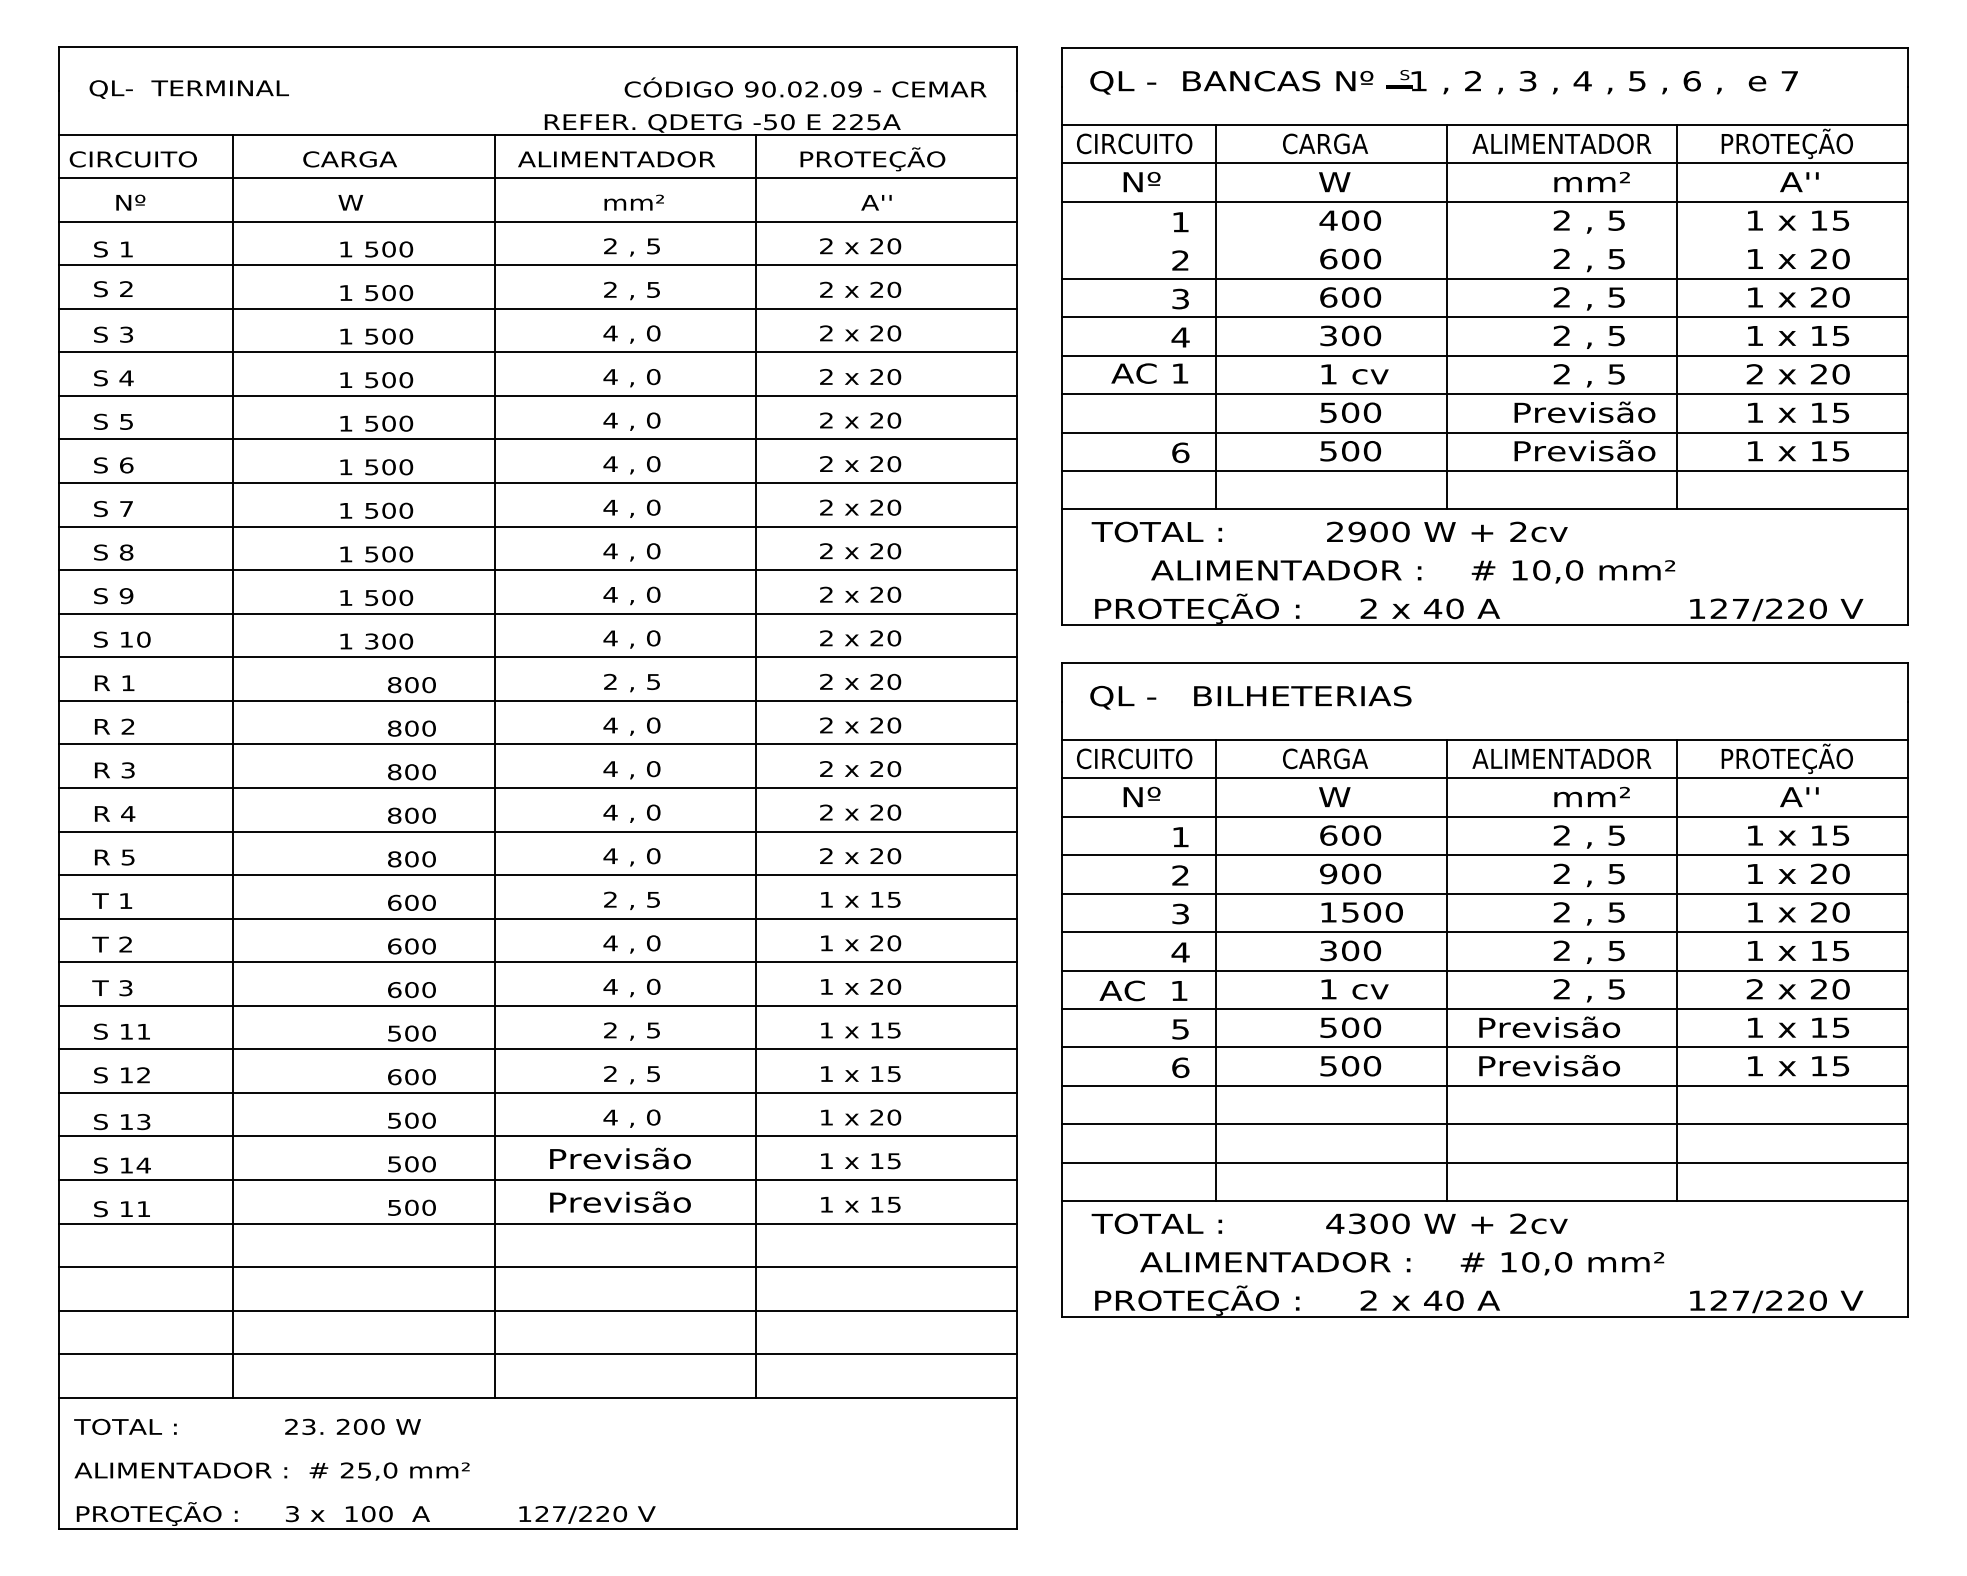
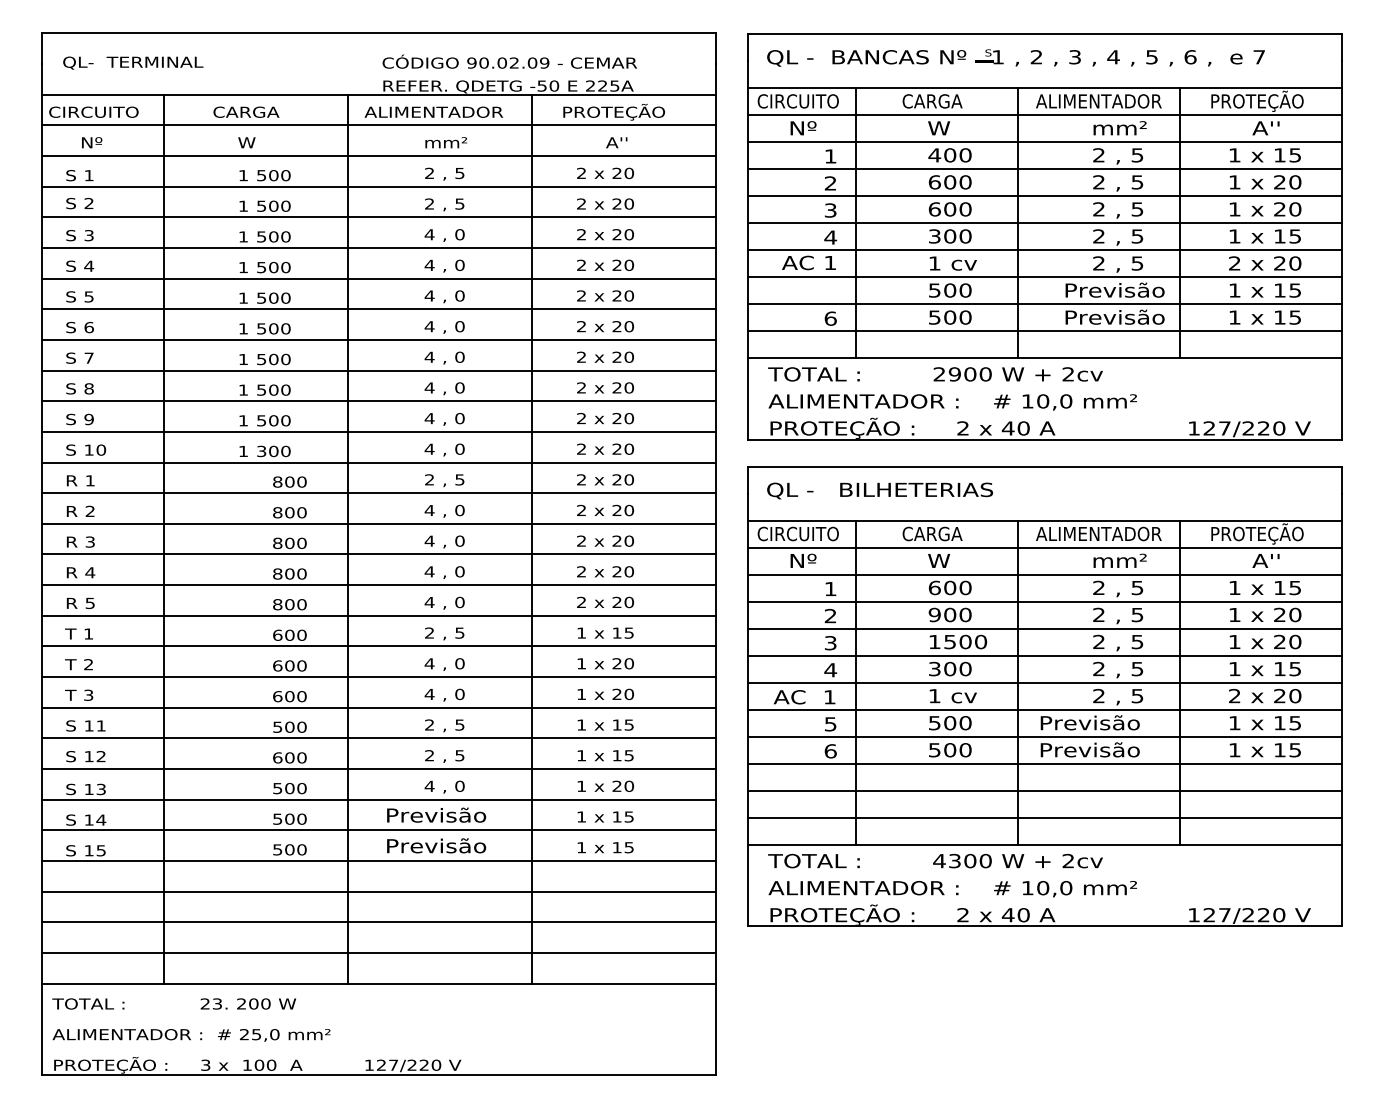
text: (805, 87) -> (509, 61), moved
line: (1484, 240) -> (1044, 169), added
text: (1413, 571) -> (952, 402), moved
text: (143, 1209) -> (101, 851), 11 -> 15
text: (1402, 1263) -> (952, 889), moved

